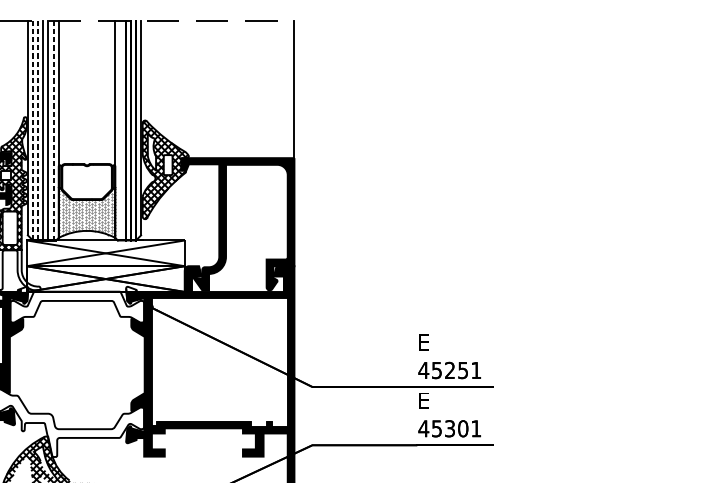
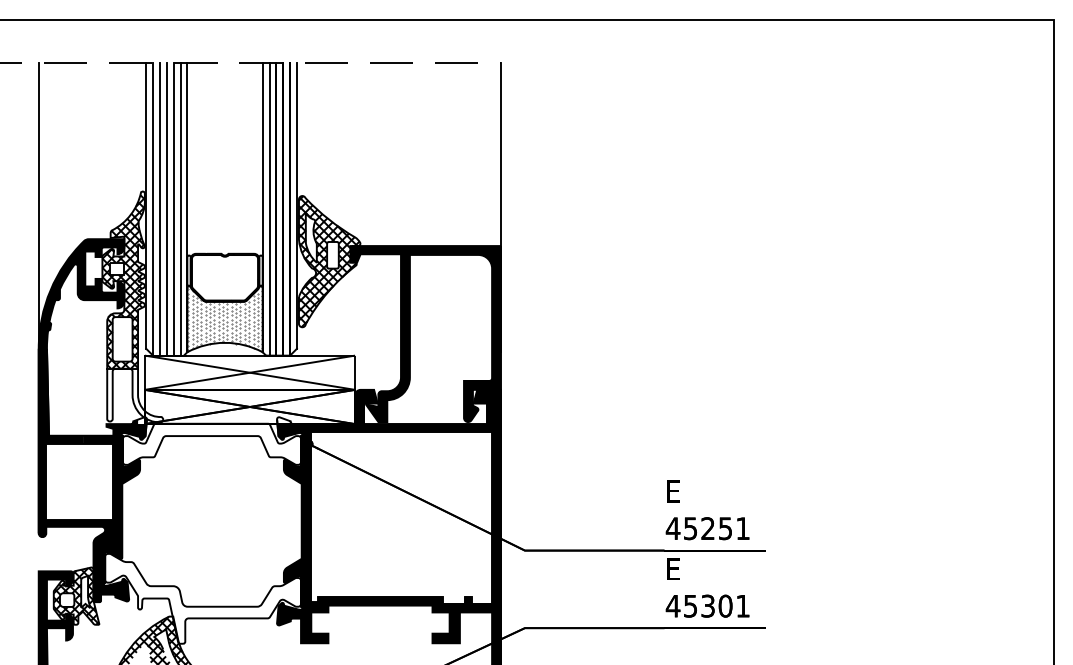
line: (33, 129) -> (153, 208), dashed -> solid
line: (37, 129) -> (159, 208), dashed -> solid
line: (120, 129) -> (269, 208), added
line: (53, 130) -> (180, 209), dashed -> solid

